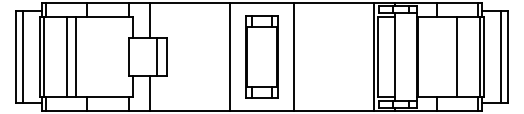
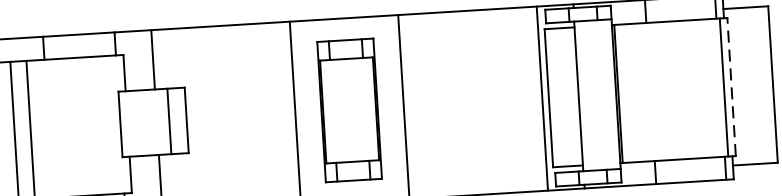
line: (456, 56) -> (683, 89), removed
line: (484, 56) -> (732, 86), solid -> dashed
line: (501, 56) -> (761, 84), removed

